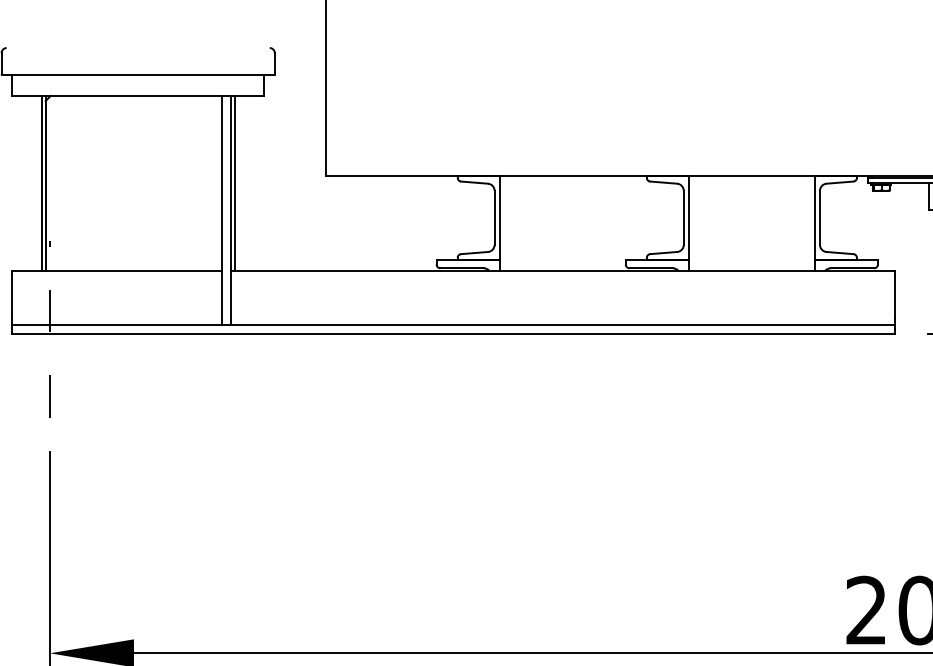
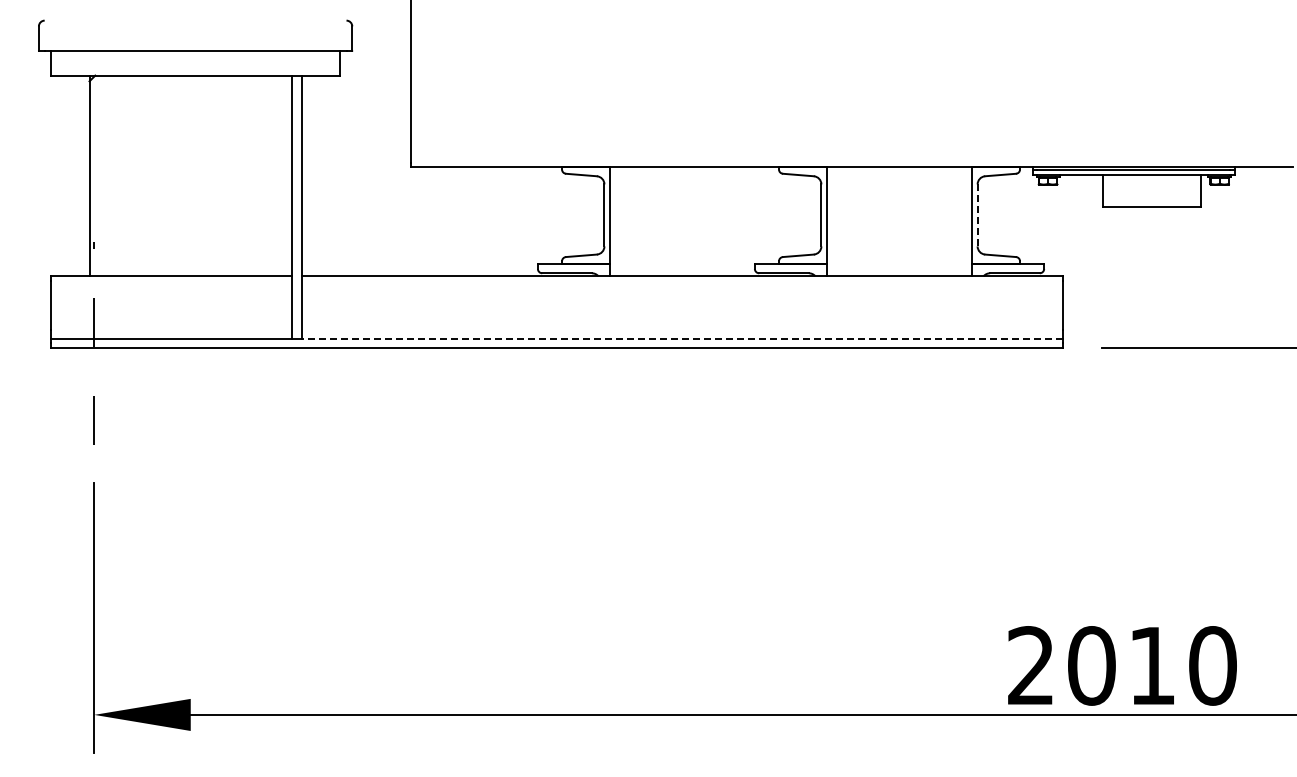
line: (41, 183) -> (84, 175), removed
line: (234, 183) -> (306, 175), removed
line: (819, 217) -> (977, 215), solid -> dashed
line: (562, 325) -> (682, 338), solid -> dashed

